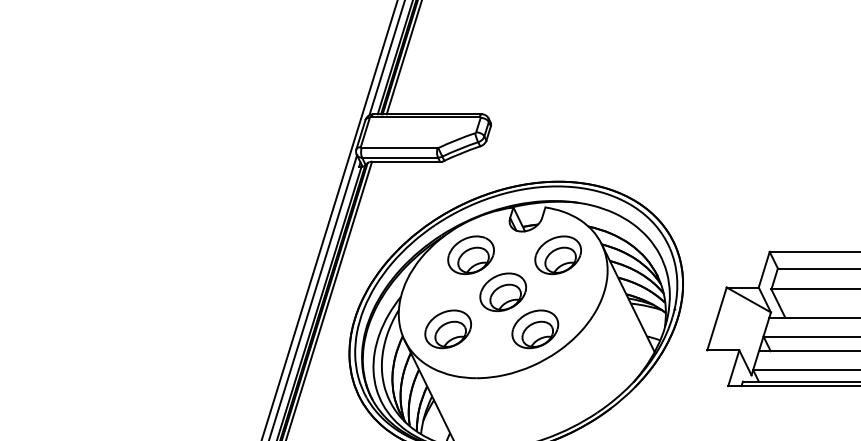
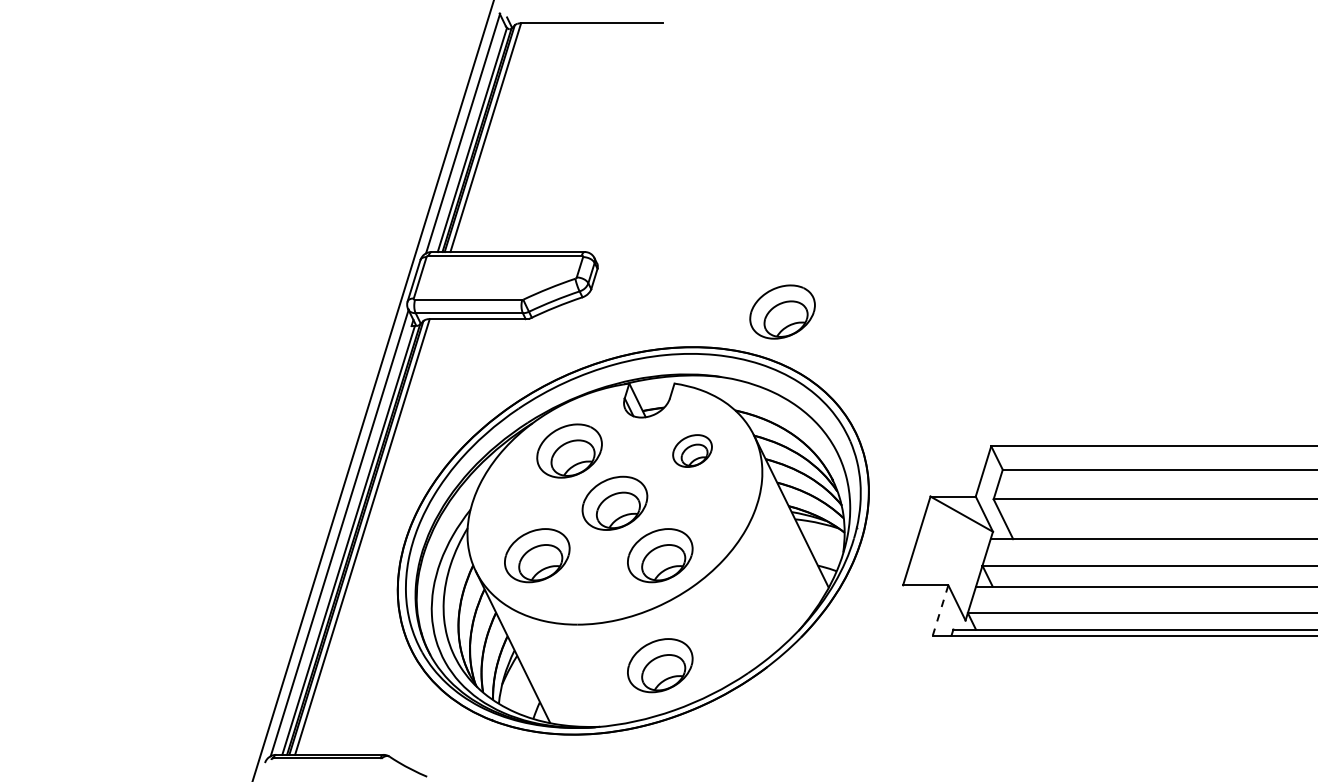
part: (621, 156) -> (782, 311), added
part: (558, 254) -> (692, 450), size x0.6
line: (733, 368) -> (940, 610), solid -> dashed
part: (535, 407) -> (660, 665), added

